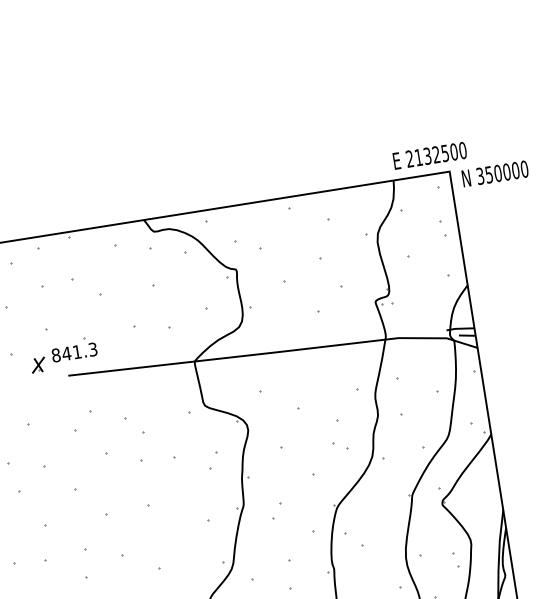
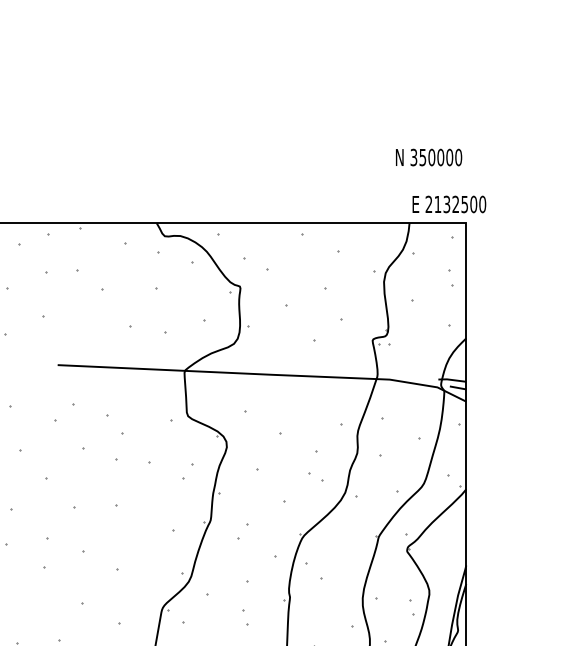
text: (495, 173) -> (429, 157), moved
part: (63, 354) -> (56, 343), removed

